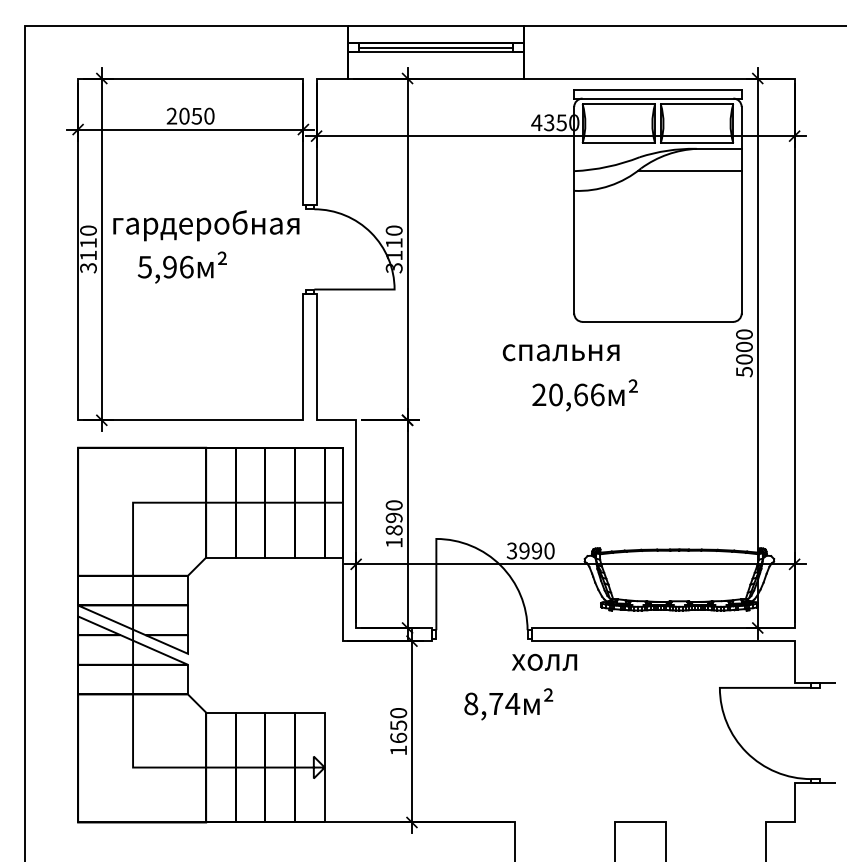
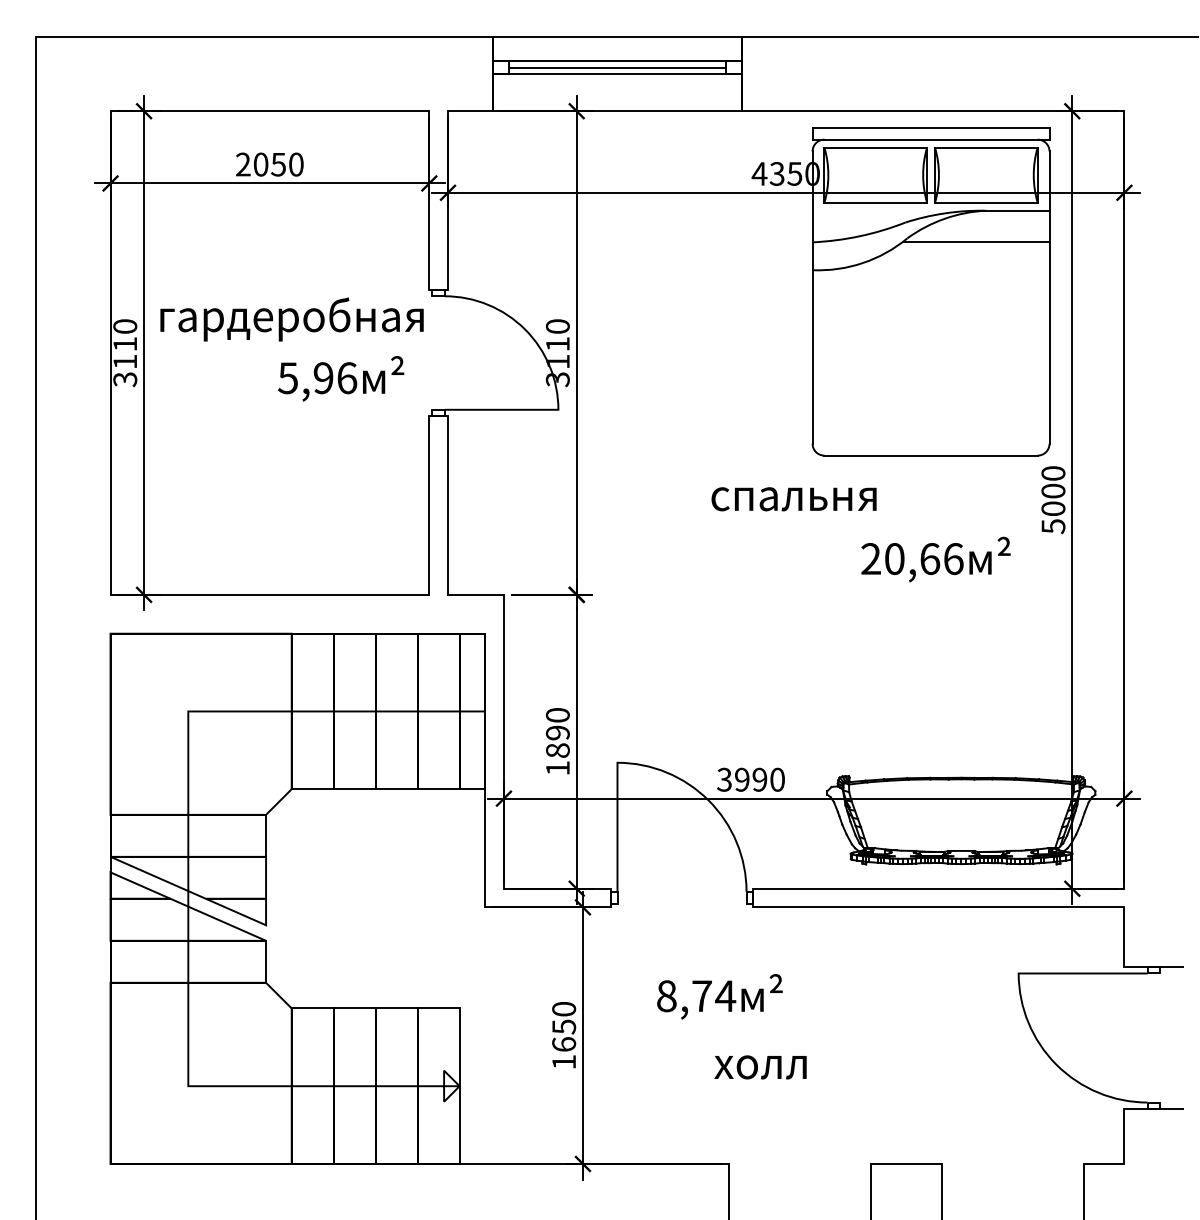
text: (182, 267) -> (341, 378), moved
text: (584, 395) -> (935, 559), moved
text: (544, 662) -> (760, 1067), moved

